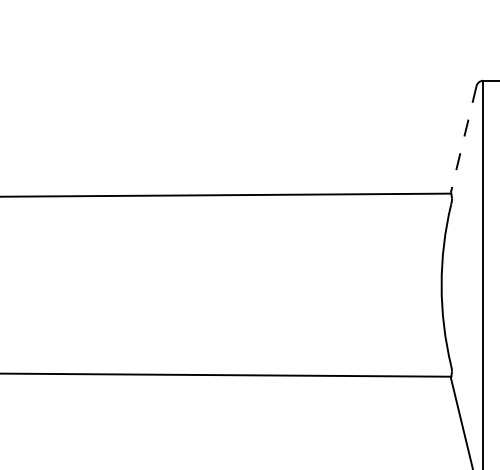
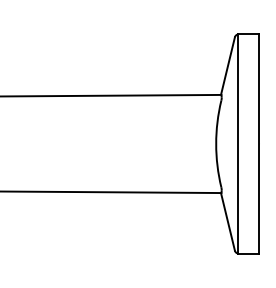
line: (462, 140) -> (227, 66), dashed -> solid

